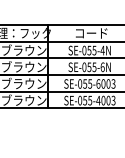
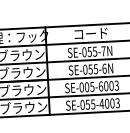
text: (102, 50) -> (103, 51), SE-055-4N -> SE-055-7N
text: (85, 83) -> (87, 86), SE-055-6003 -> SE-005-6003

